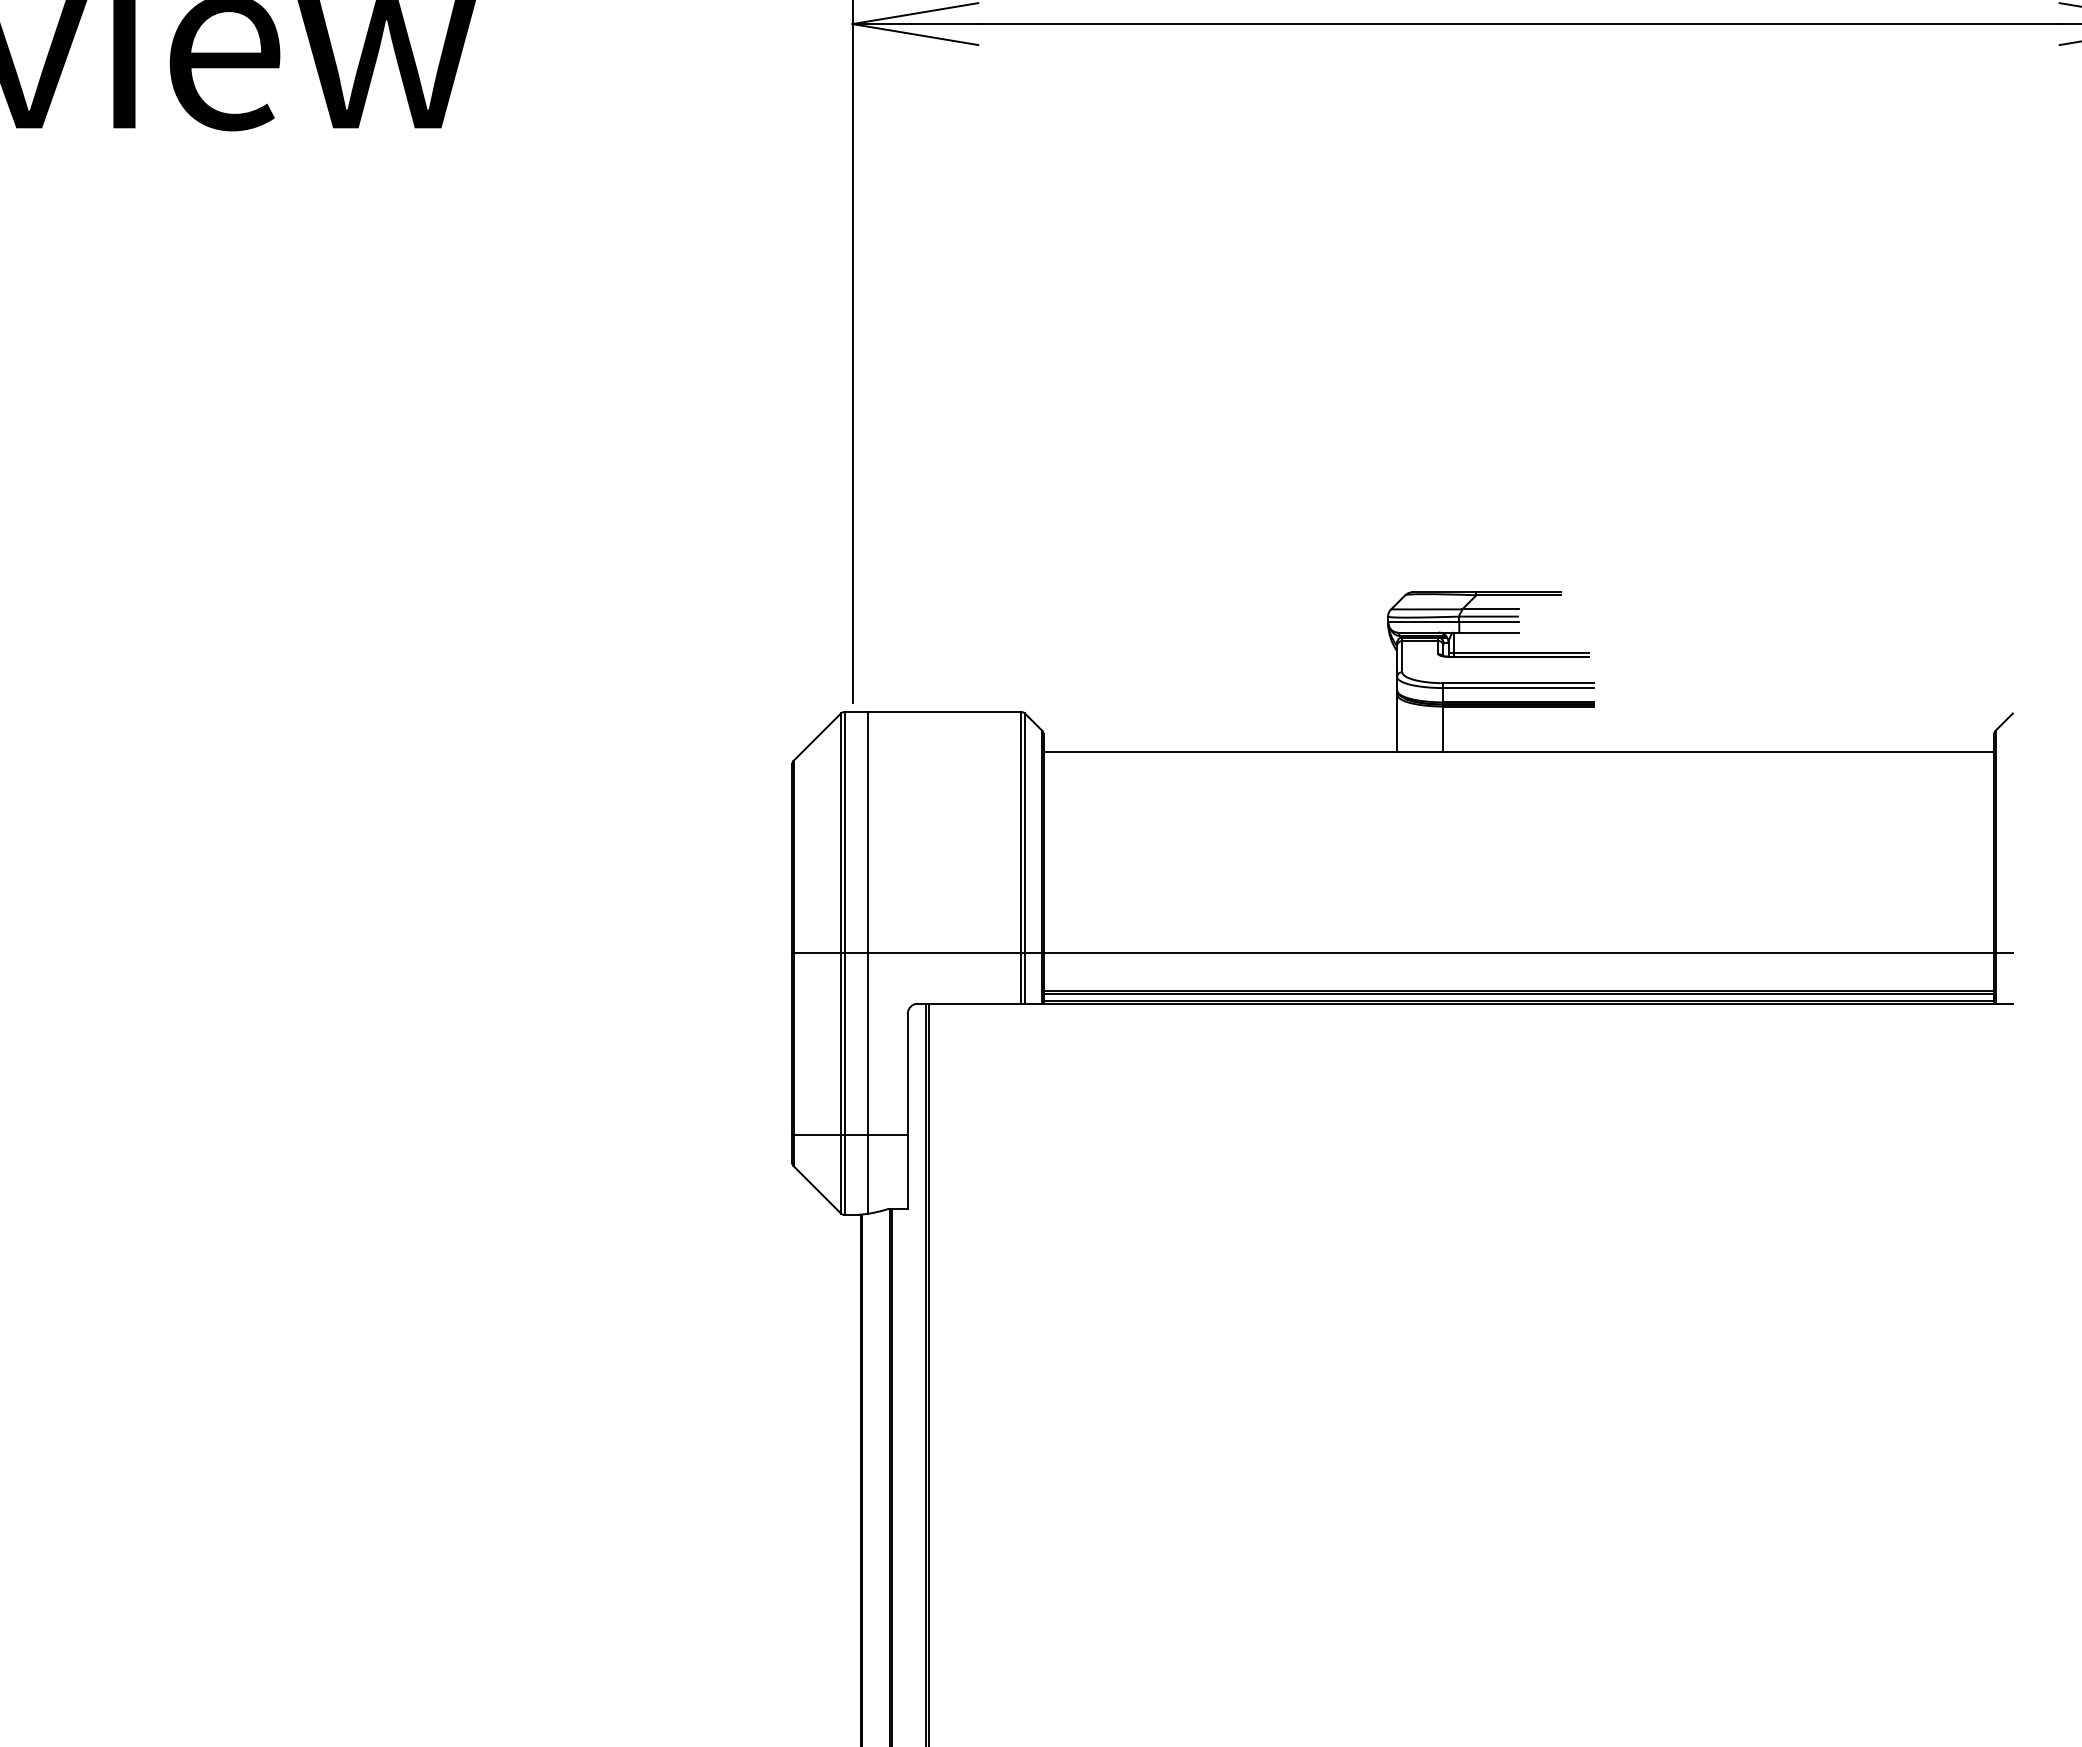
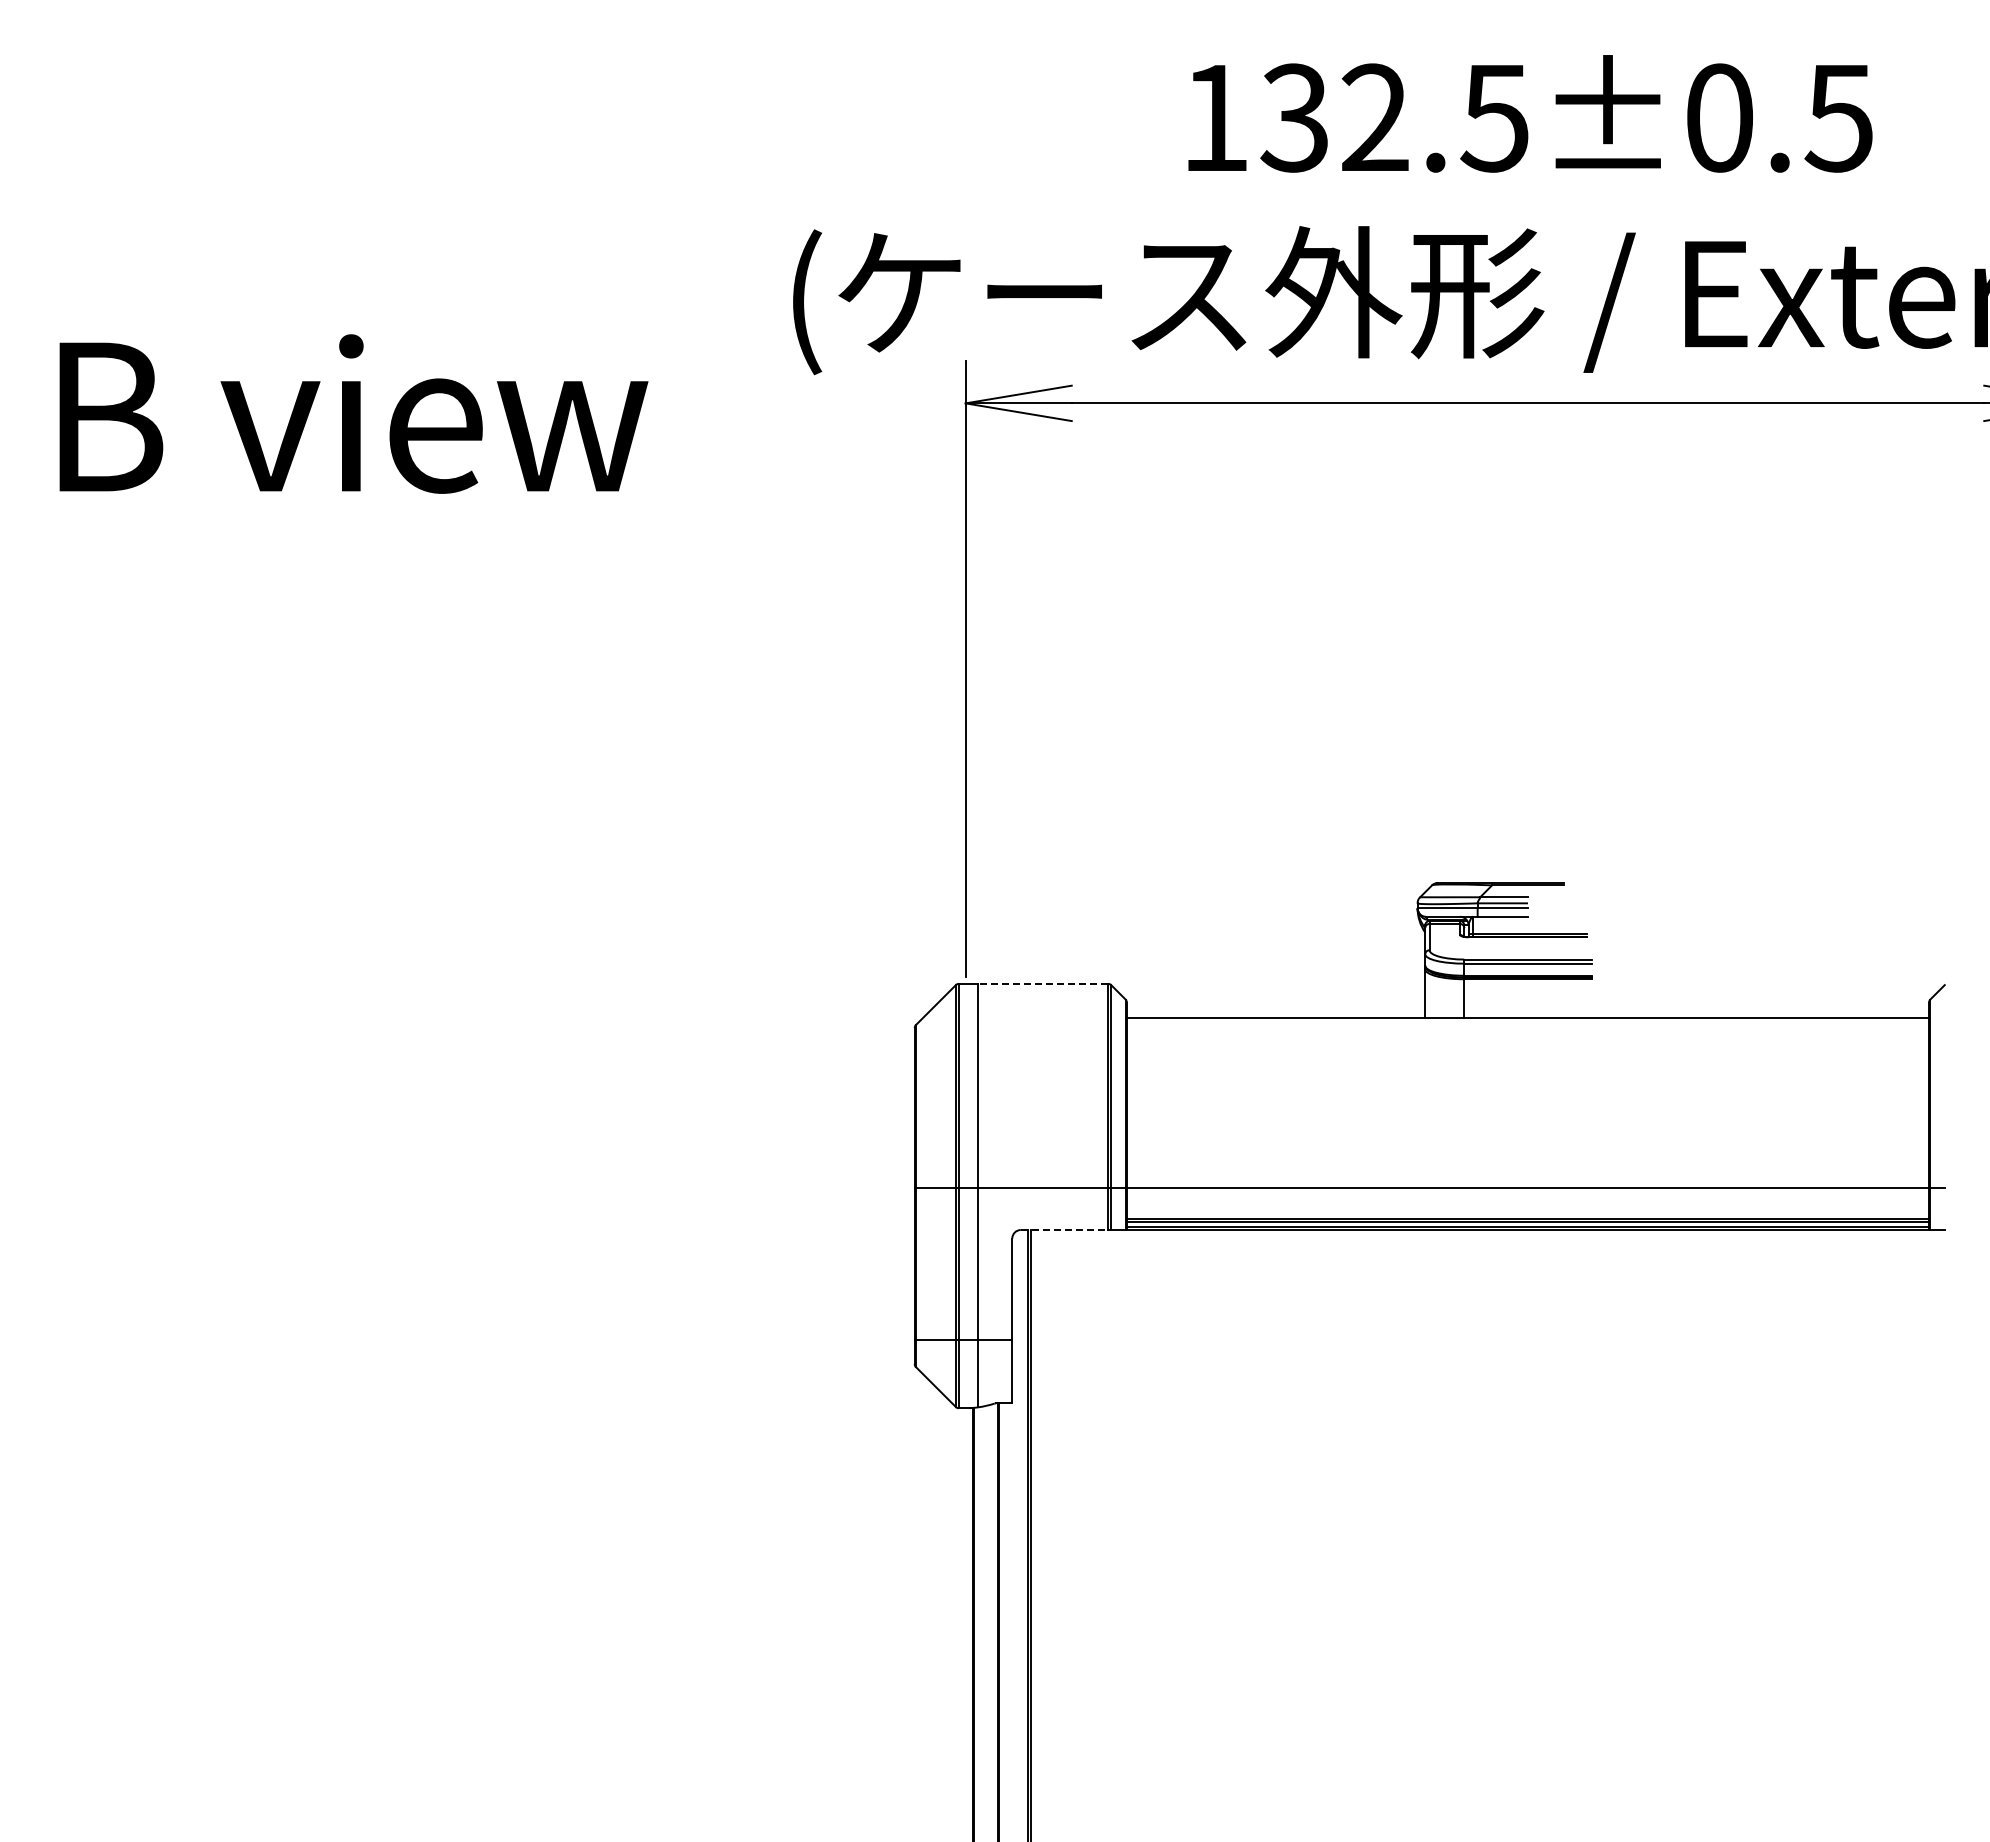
line: (944, 711) -> (1043, 983), solid -> dashed
line: (969, 1004) -> (1064, 1230), solid -> dashed

